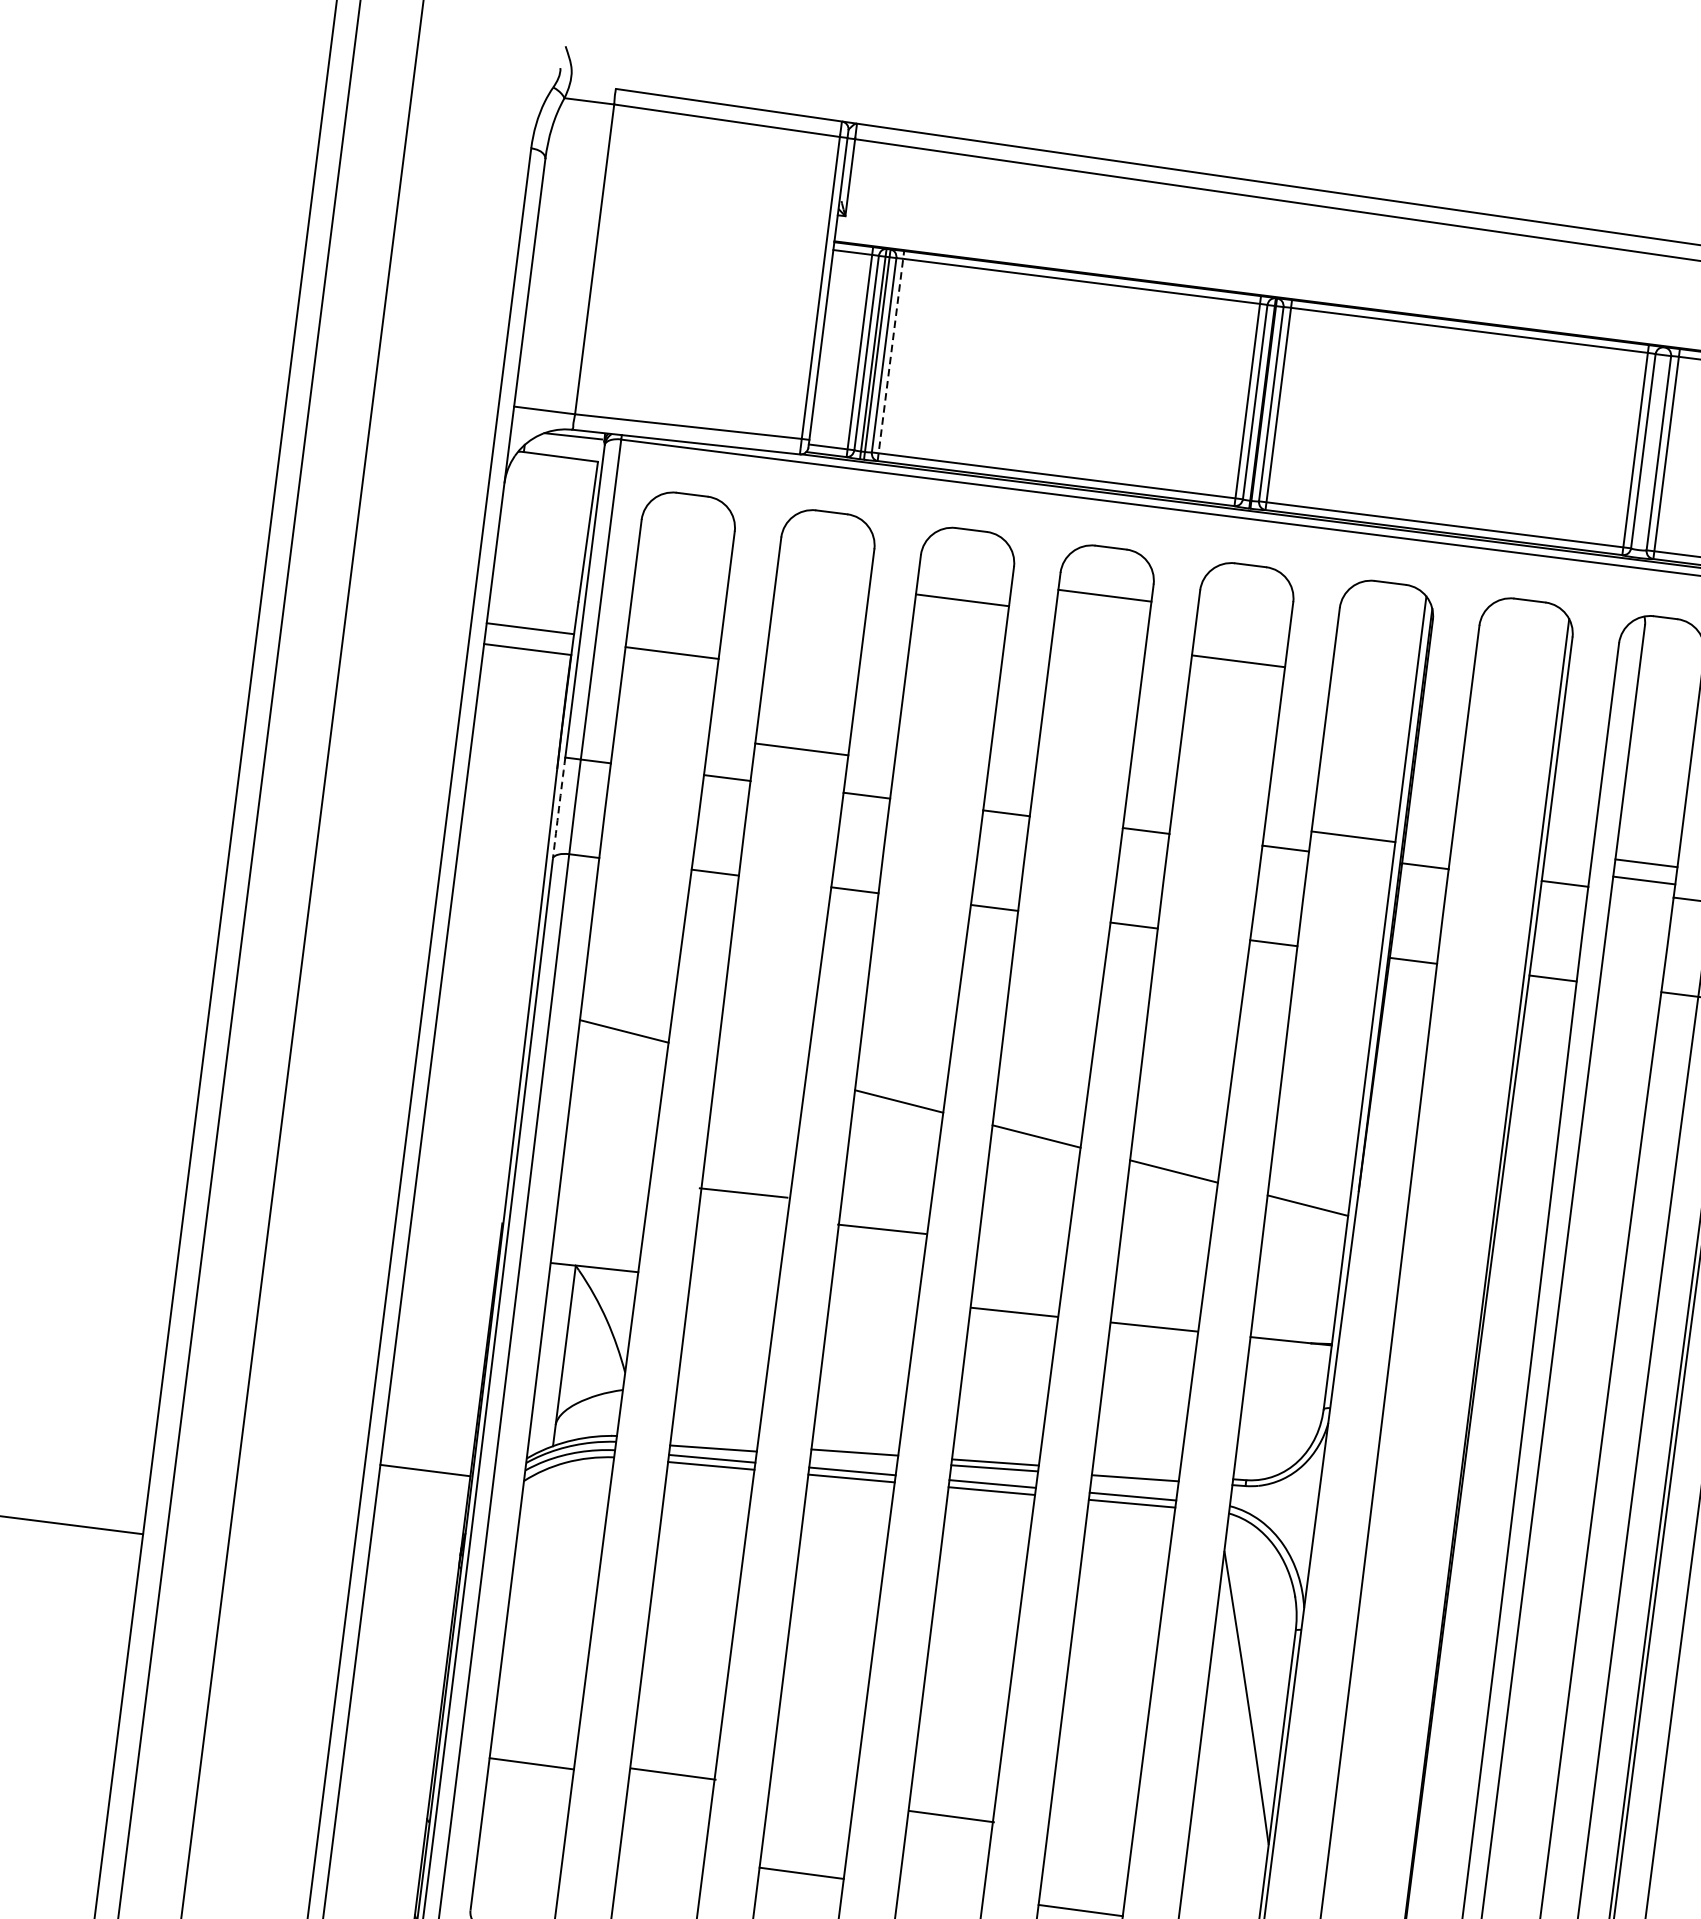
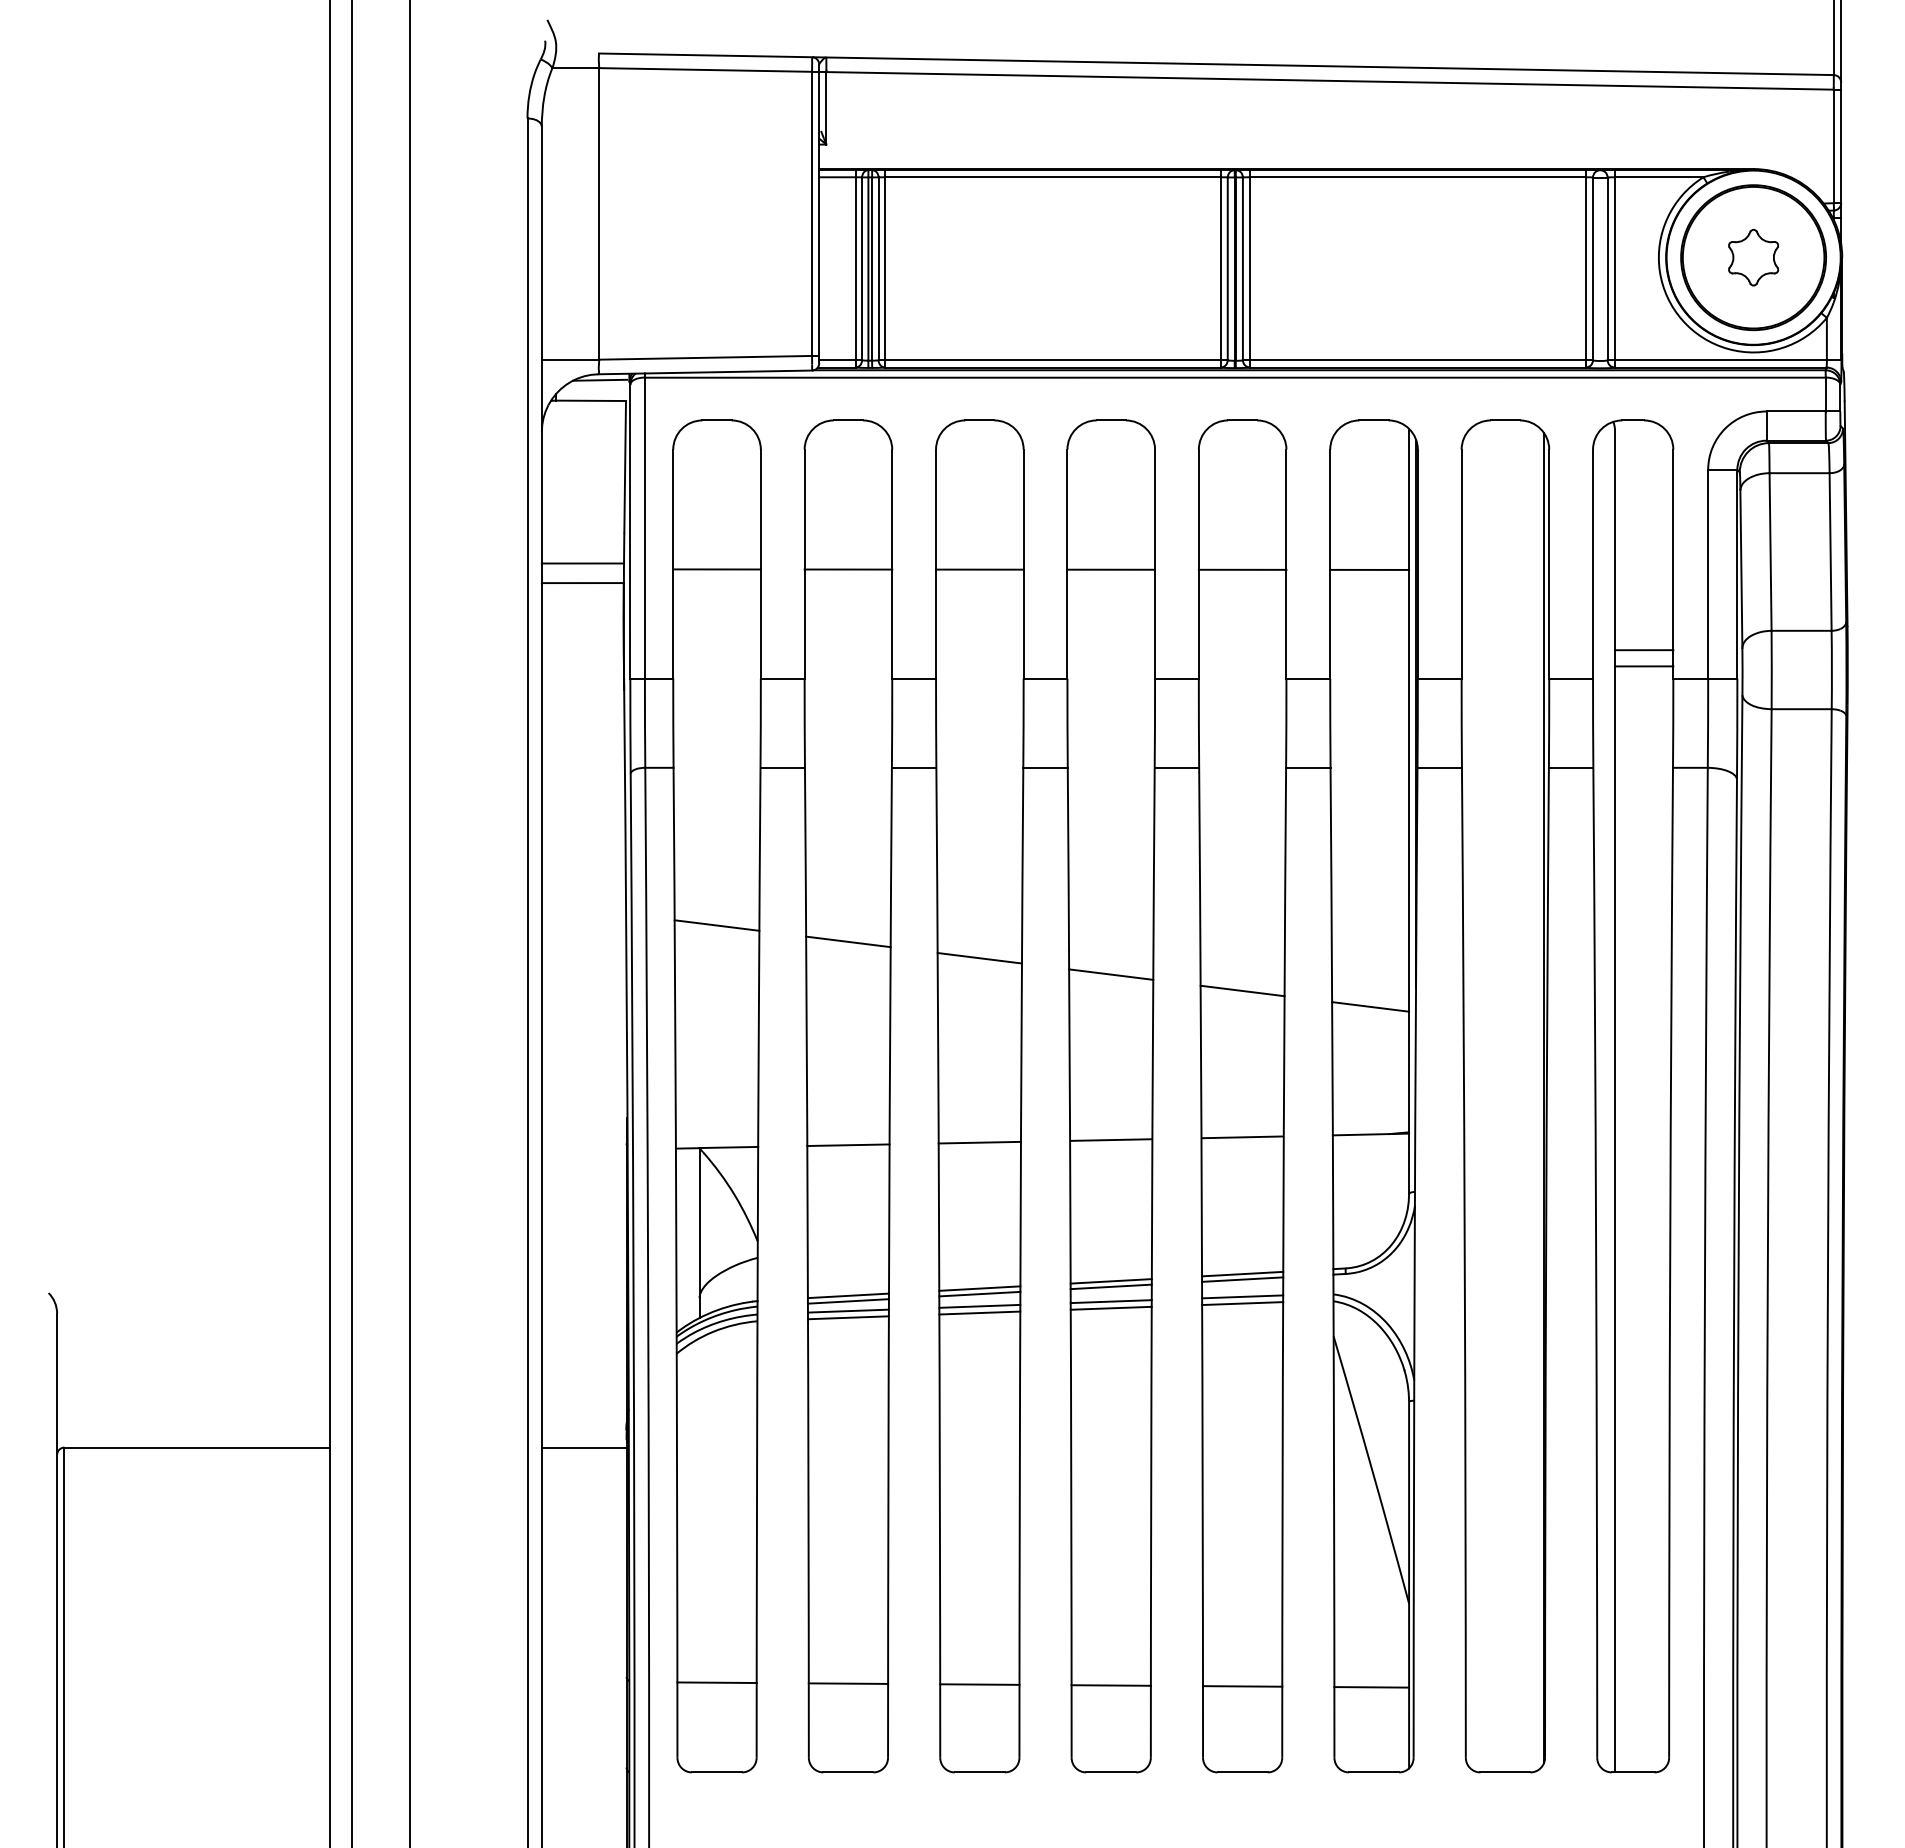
line: (890, 355) -> (884, 268), dashed -> solid
line: (1105, 595) -> (1111, 569), moved
line: (962, 600) -> (979, 569), moved
line: (1238, 660) -> (1242, 569), moved
line: (801, 749) -> (848, 569), moved
arc: (559, 808) -> (630, 726), dashed -> solid
line: (1353, 836) -> (1369, 569), moved
line: (761, 1066) -> (848, 941), added
line: (743, 1193) -> (848, 1145), moved
line: (881, 1229) -> (979, 1142), moved
line: (713, 1442) -> (847, 1295), added
line: (853, 1457) -> (979, 1293), added
line: (424, 1470) -> (583, 1447), moved
line: (1135, 1471) -> (1242, 1273), added
line: (531, 1763) -> (716, 1682), moved
line: (673, 1773) -> (848, 1683), moved
line: (951, 1816) -> (1110, 1685), moved

